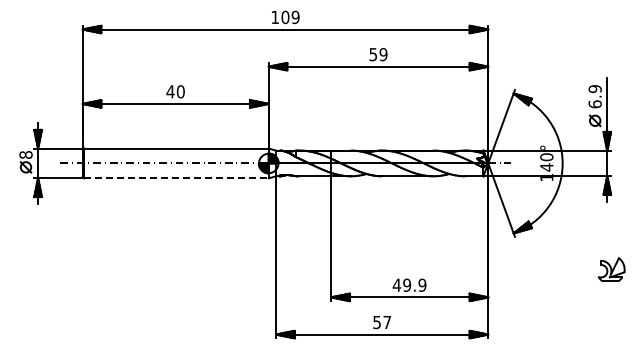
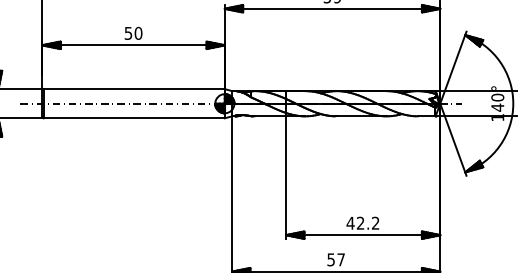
text: (170, 91) -> (128, 33), 40 -> 50
line: (177, 178) -> (135, 118), dashed -> solid
text: (414, 284) -> (367, 222), 49.9 -> 42.2

